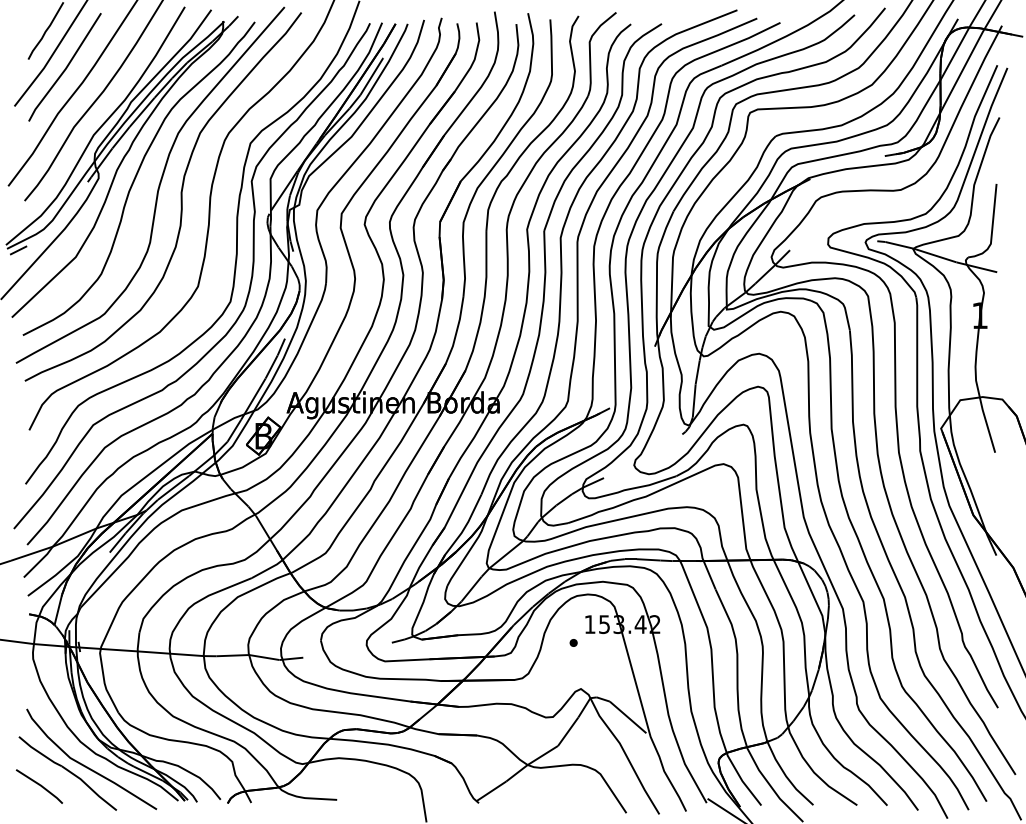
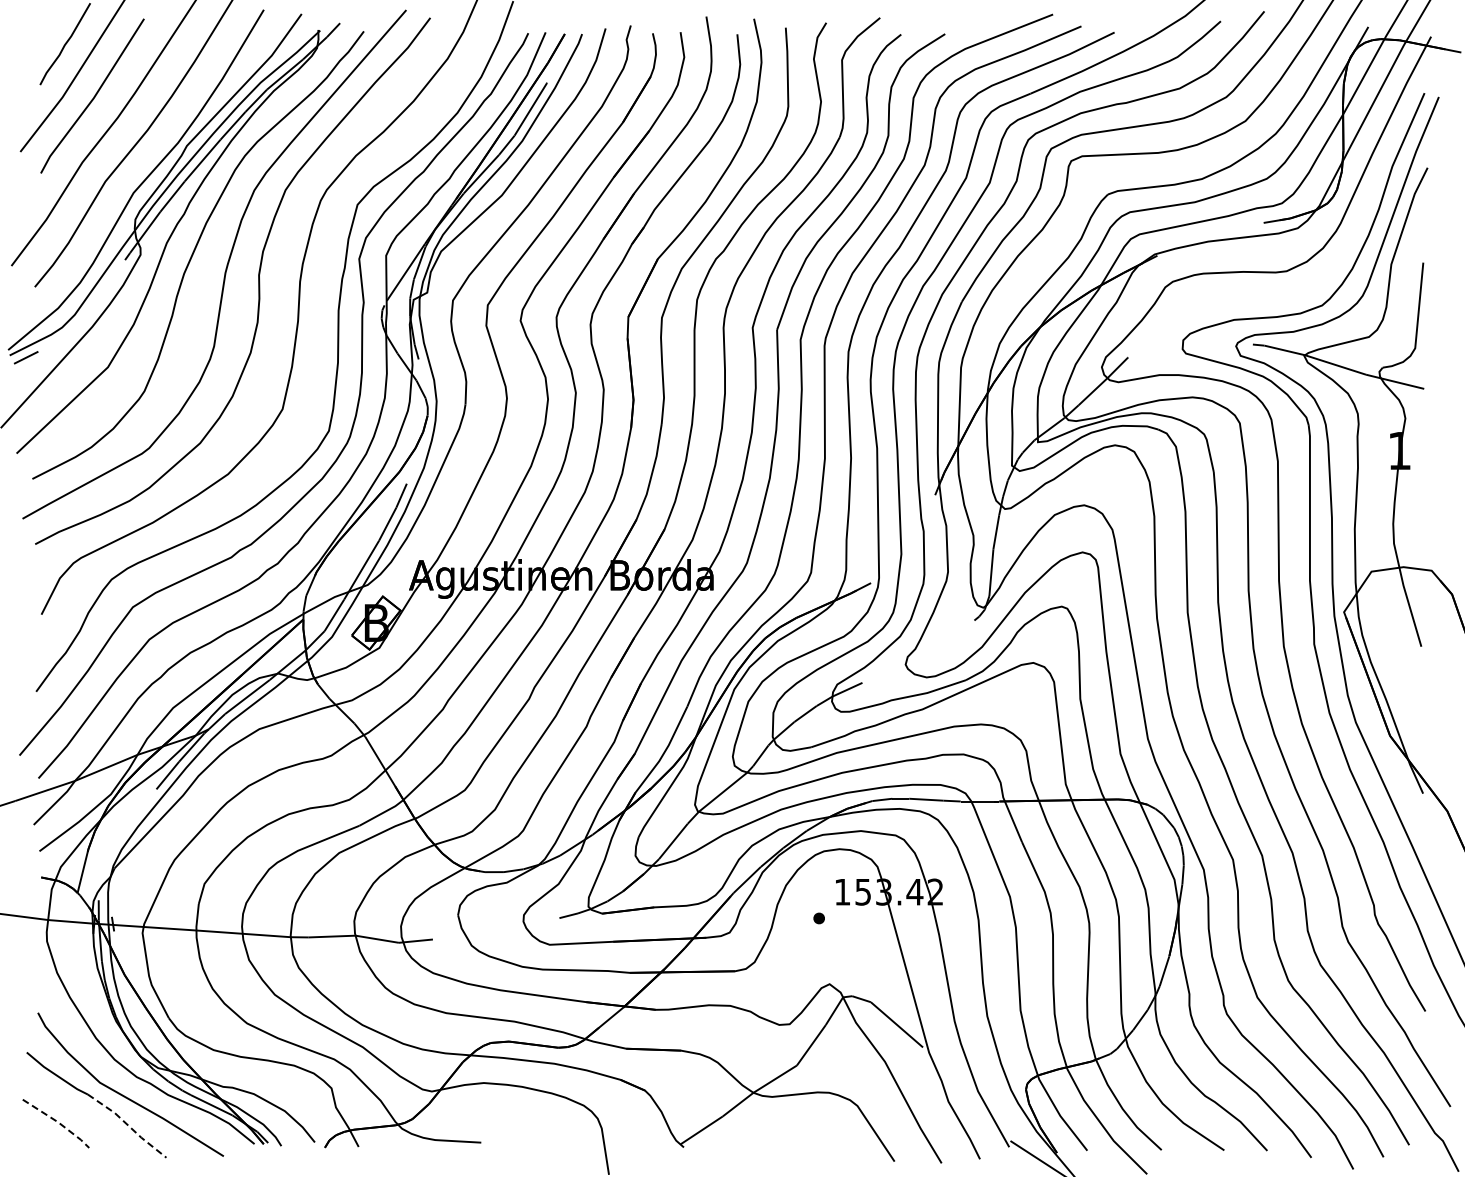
line: (41, 785) -> (58, 1122), solid -> dashed
line: (89, 787) -> (127, 1125), solid -> dashed

